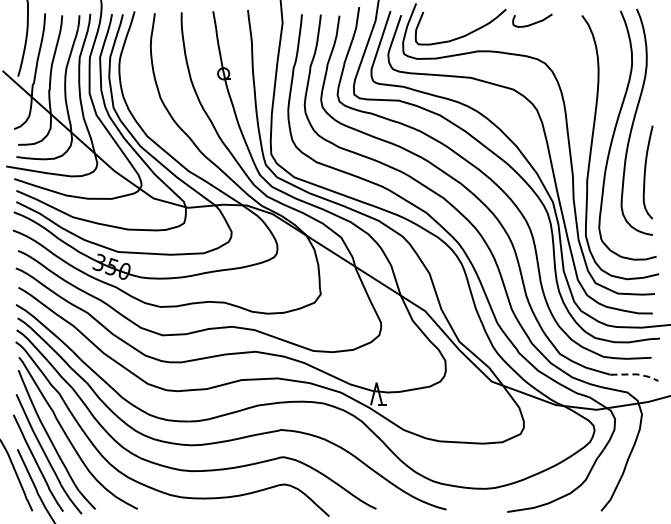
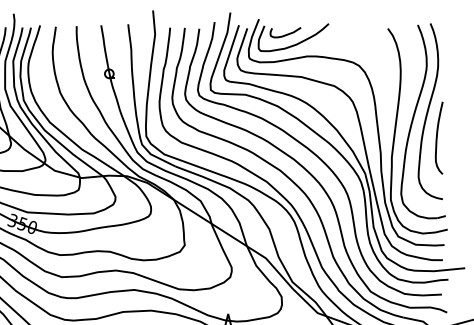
curve: (533, 22) -> (286, 34), moved
curve: (645, 172) -> (437, 138), moved
line: (636, 374) -> (430, 307), dashed -> solid

